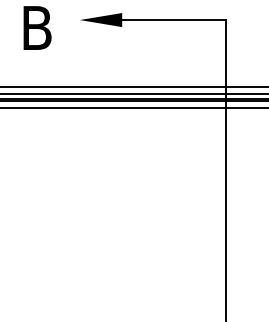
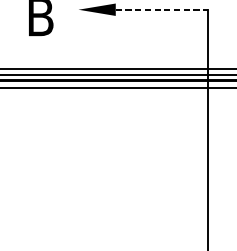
line: (174, 20) -> (161, 10), solid -> dashed

